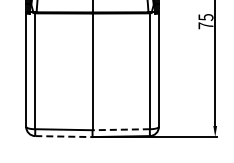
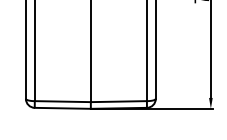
line: (121, 129) -> (119, 101), dashed -> solid
line: (63, 136) -> (62, 108), dashed -> solid

